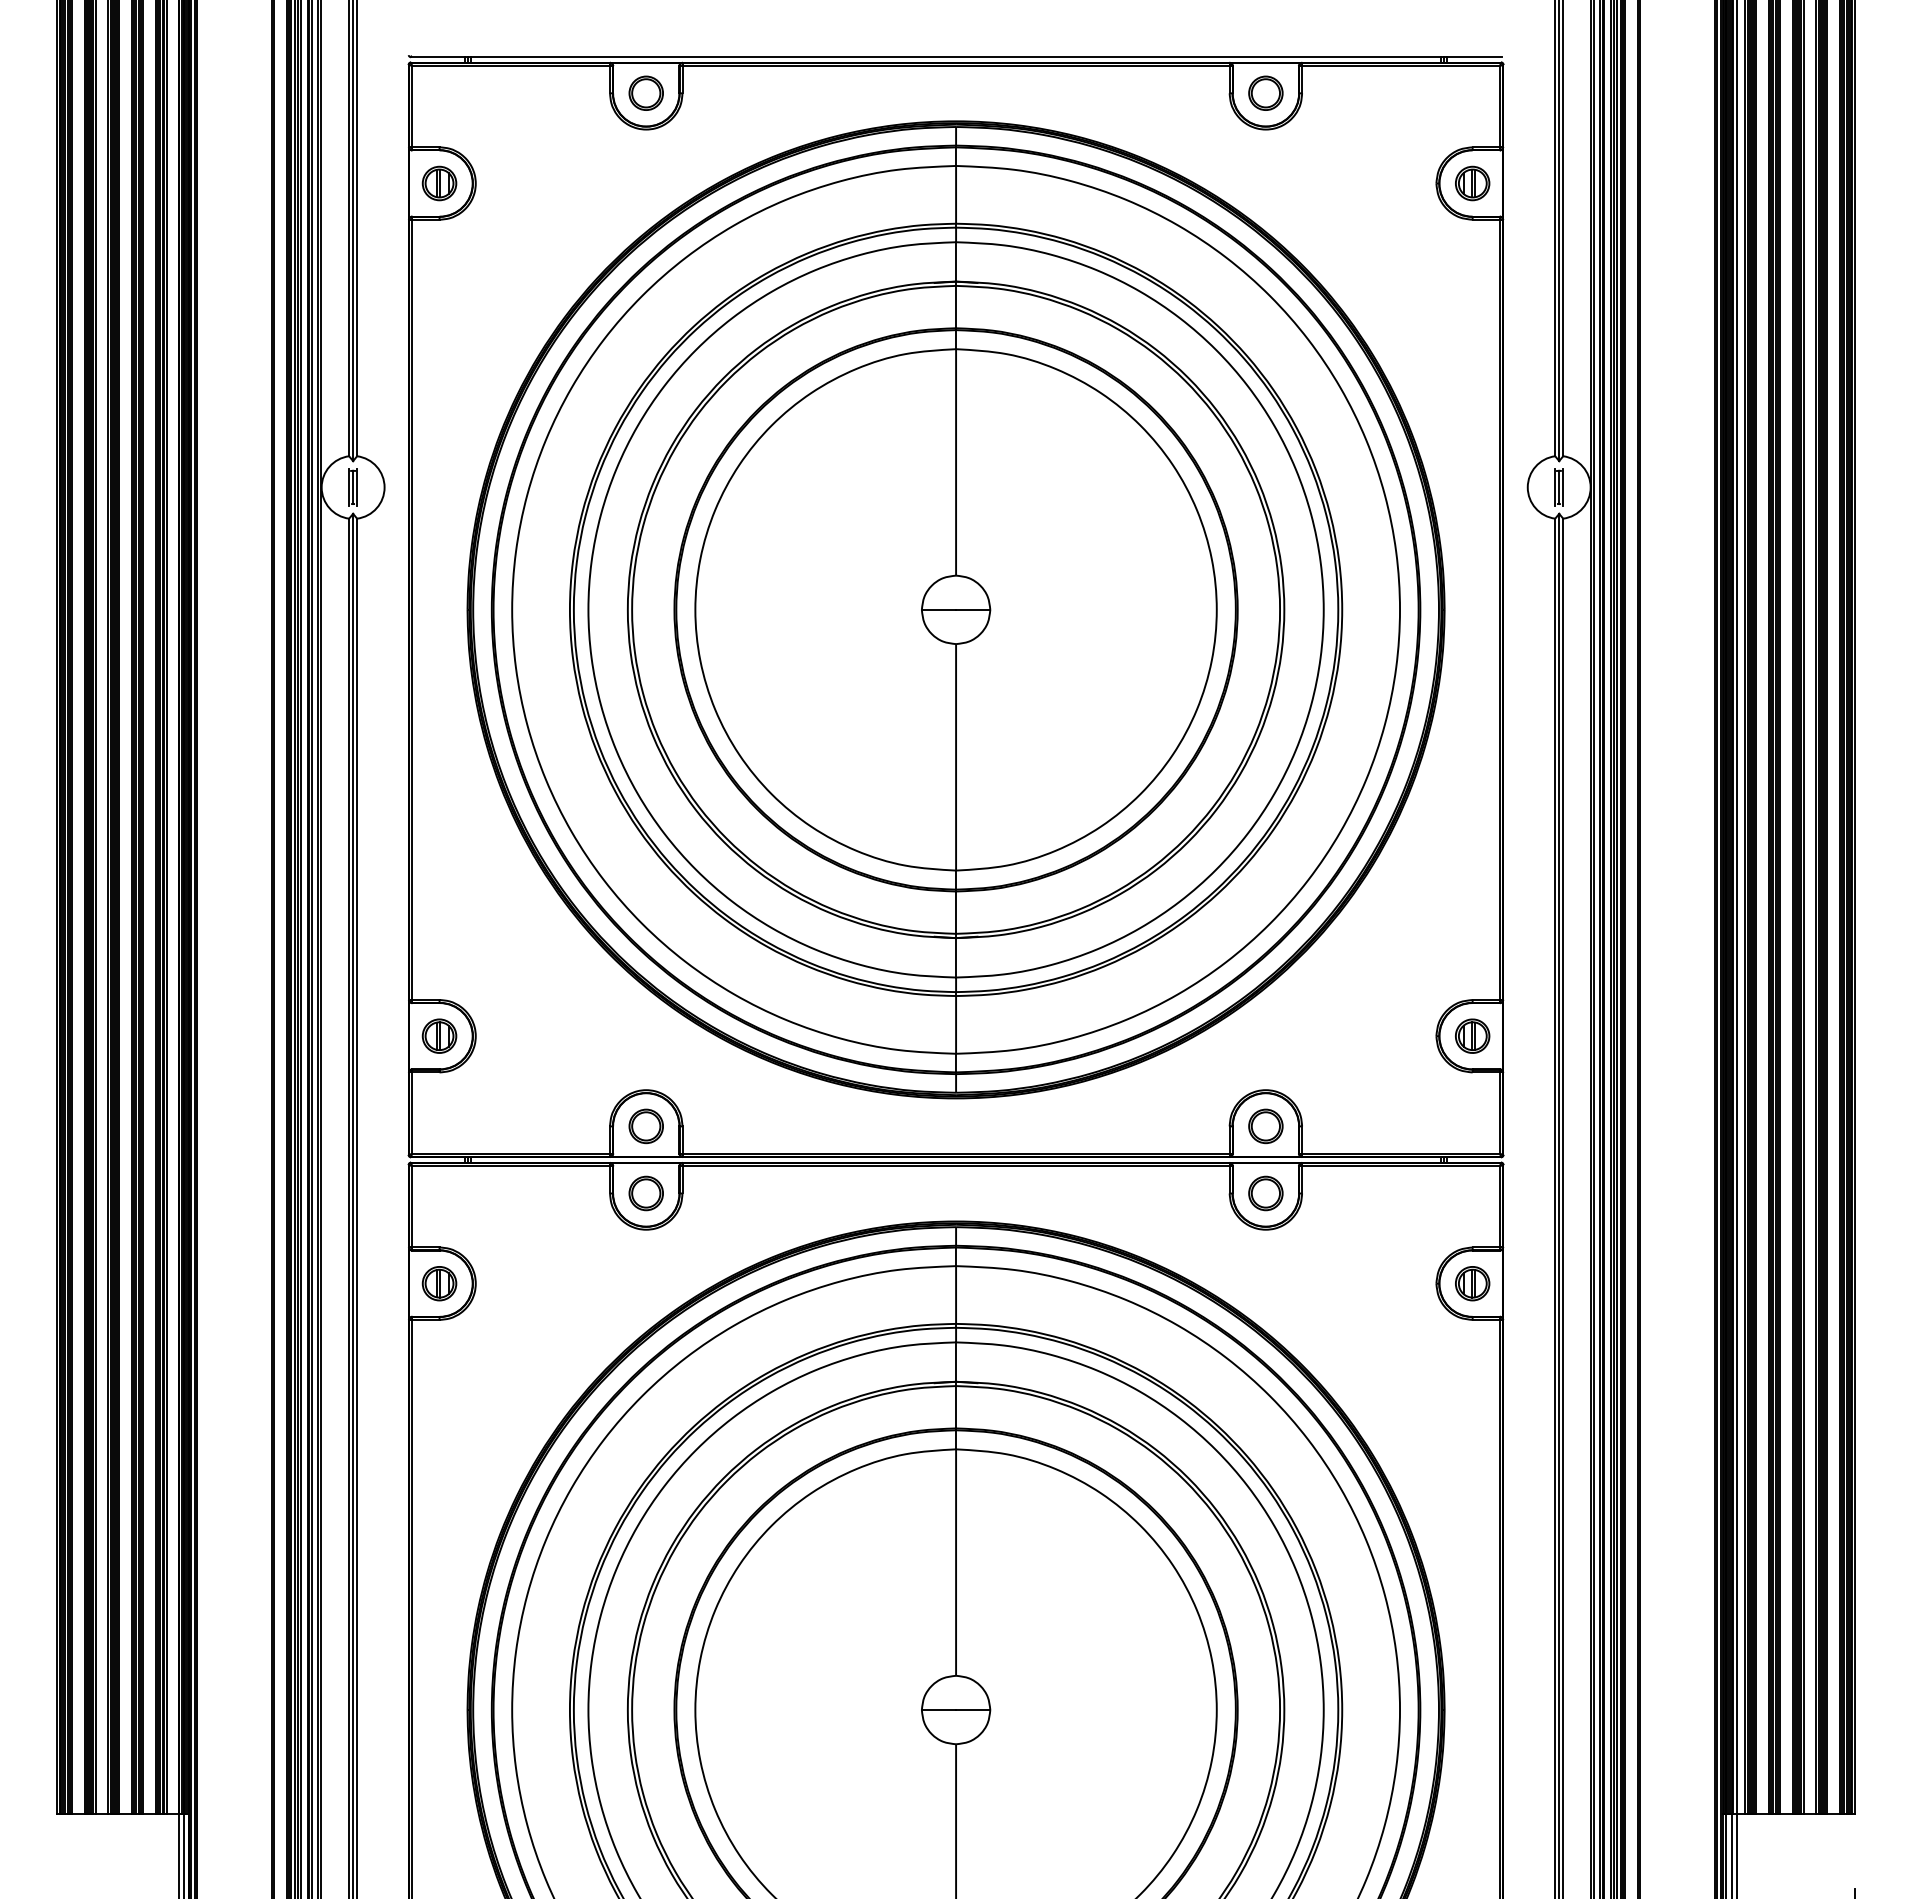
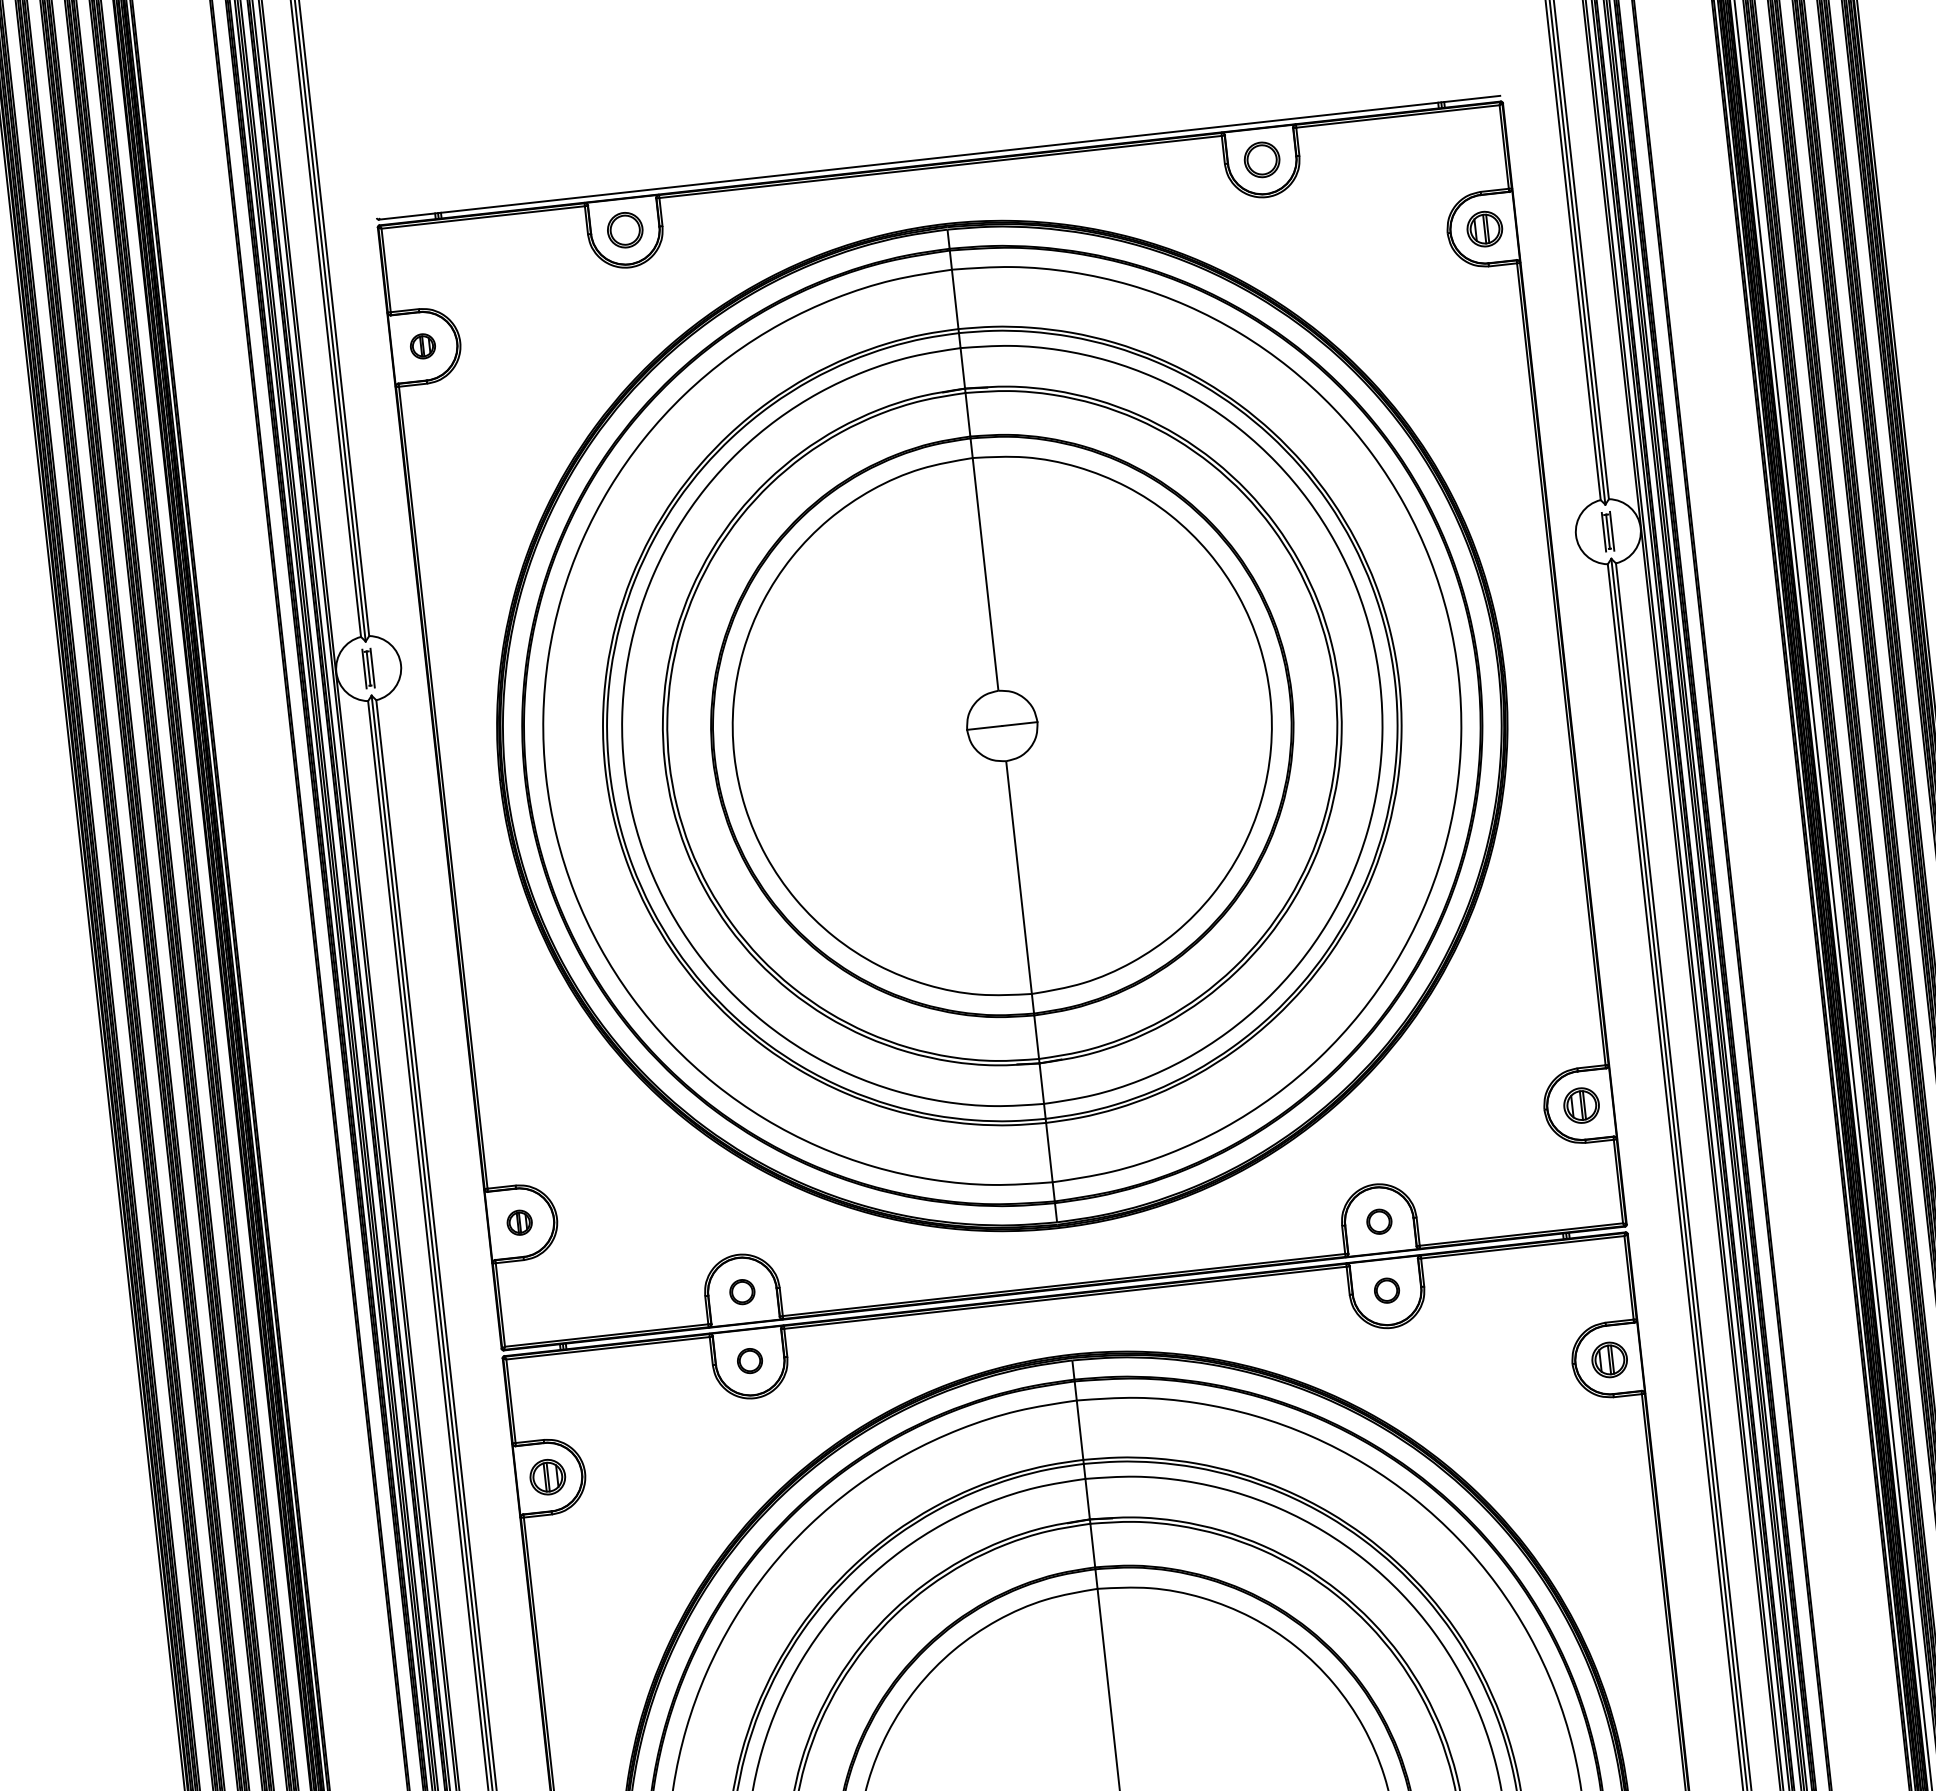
part: (439, 183) -> (422, 346), size x0.7
part: (439, 1035) -> (519, 1222), size x0.7
part: (645, 1126) -> (741, 1292), size x0.7
part: (1265, 1126) -> (1378, 1221), size x0.7
part: (645, 1193) -> (749, 1361), size x0.7
part: (1265, 1193) -> (1386, 1290), size x0.7

